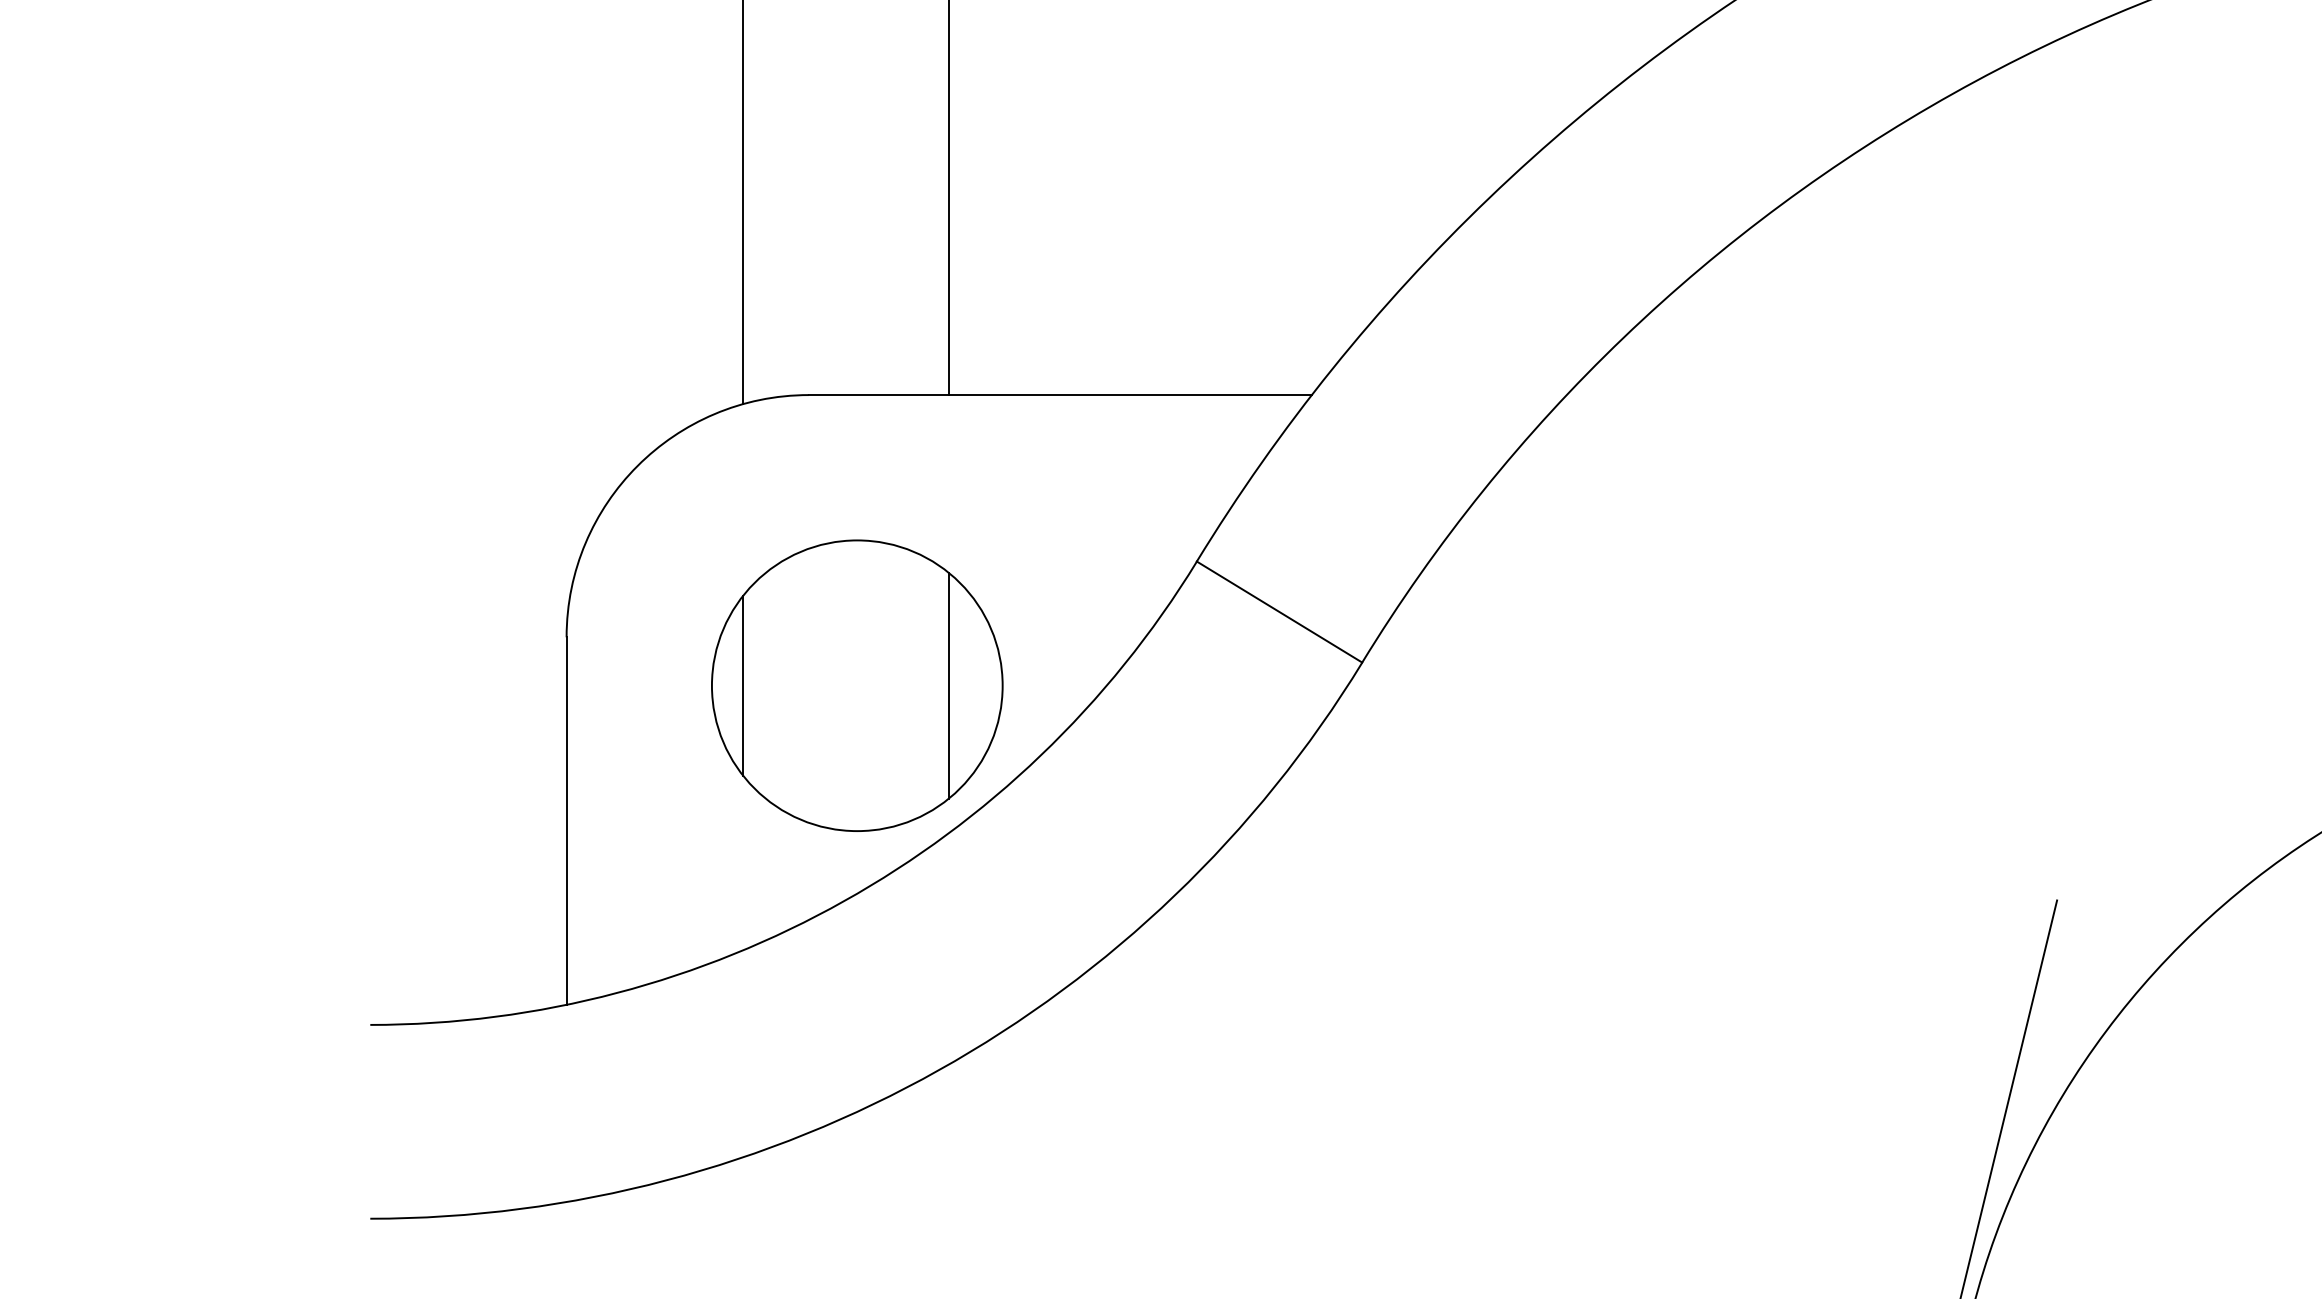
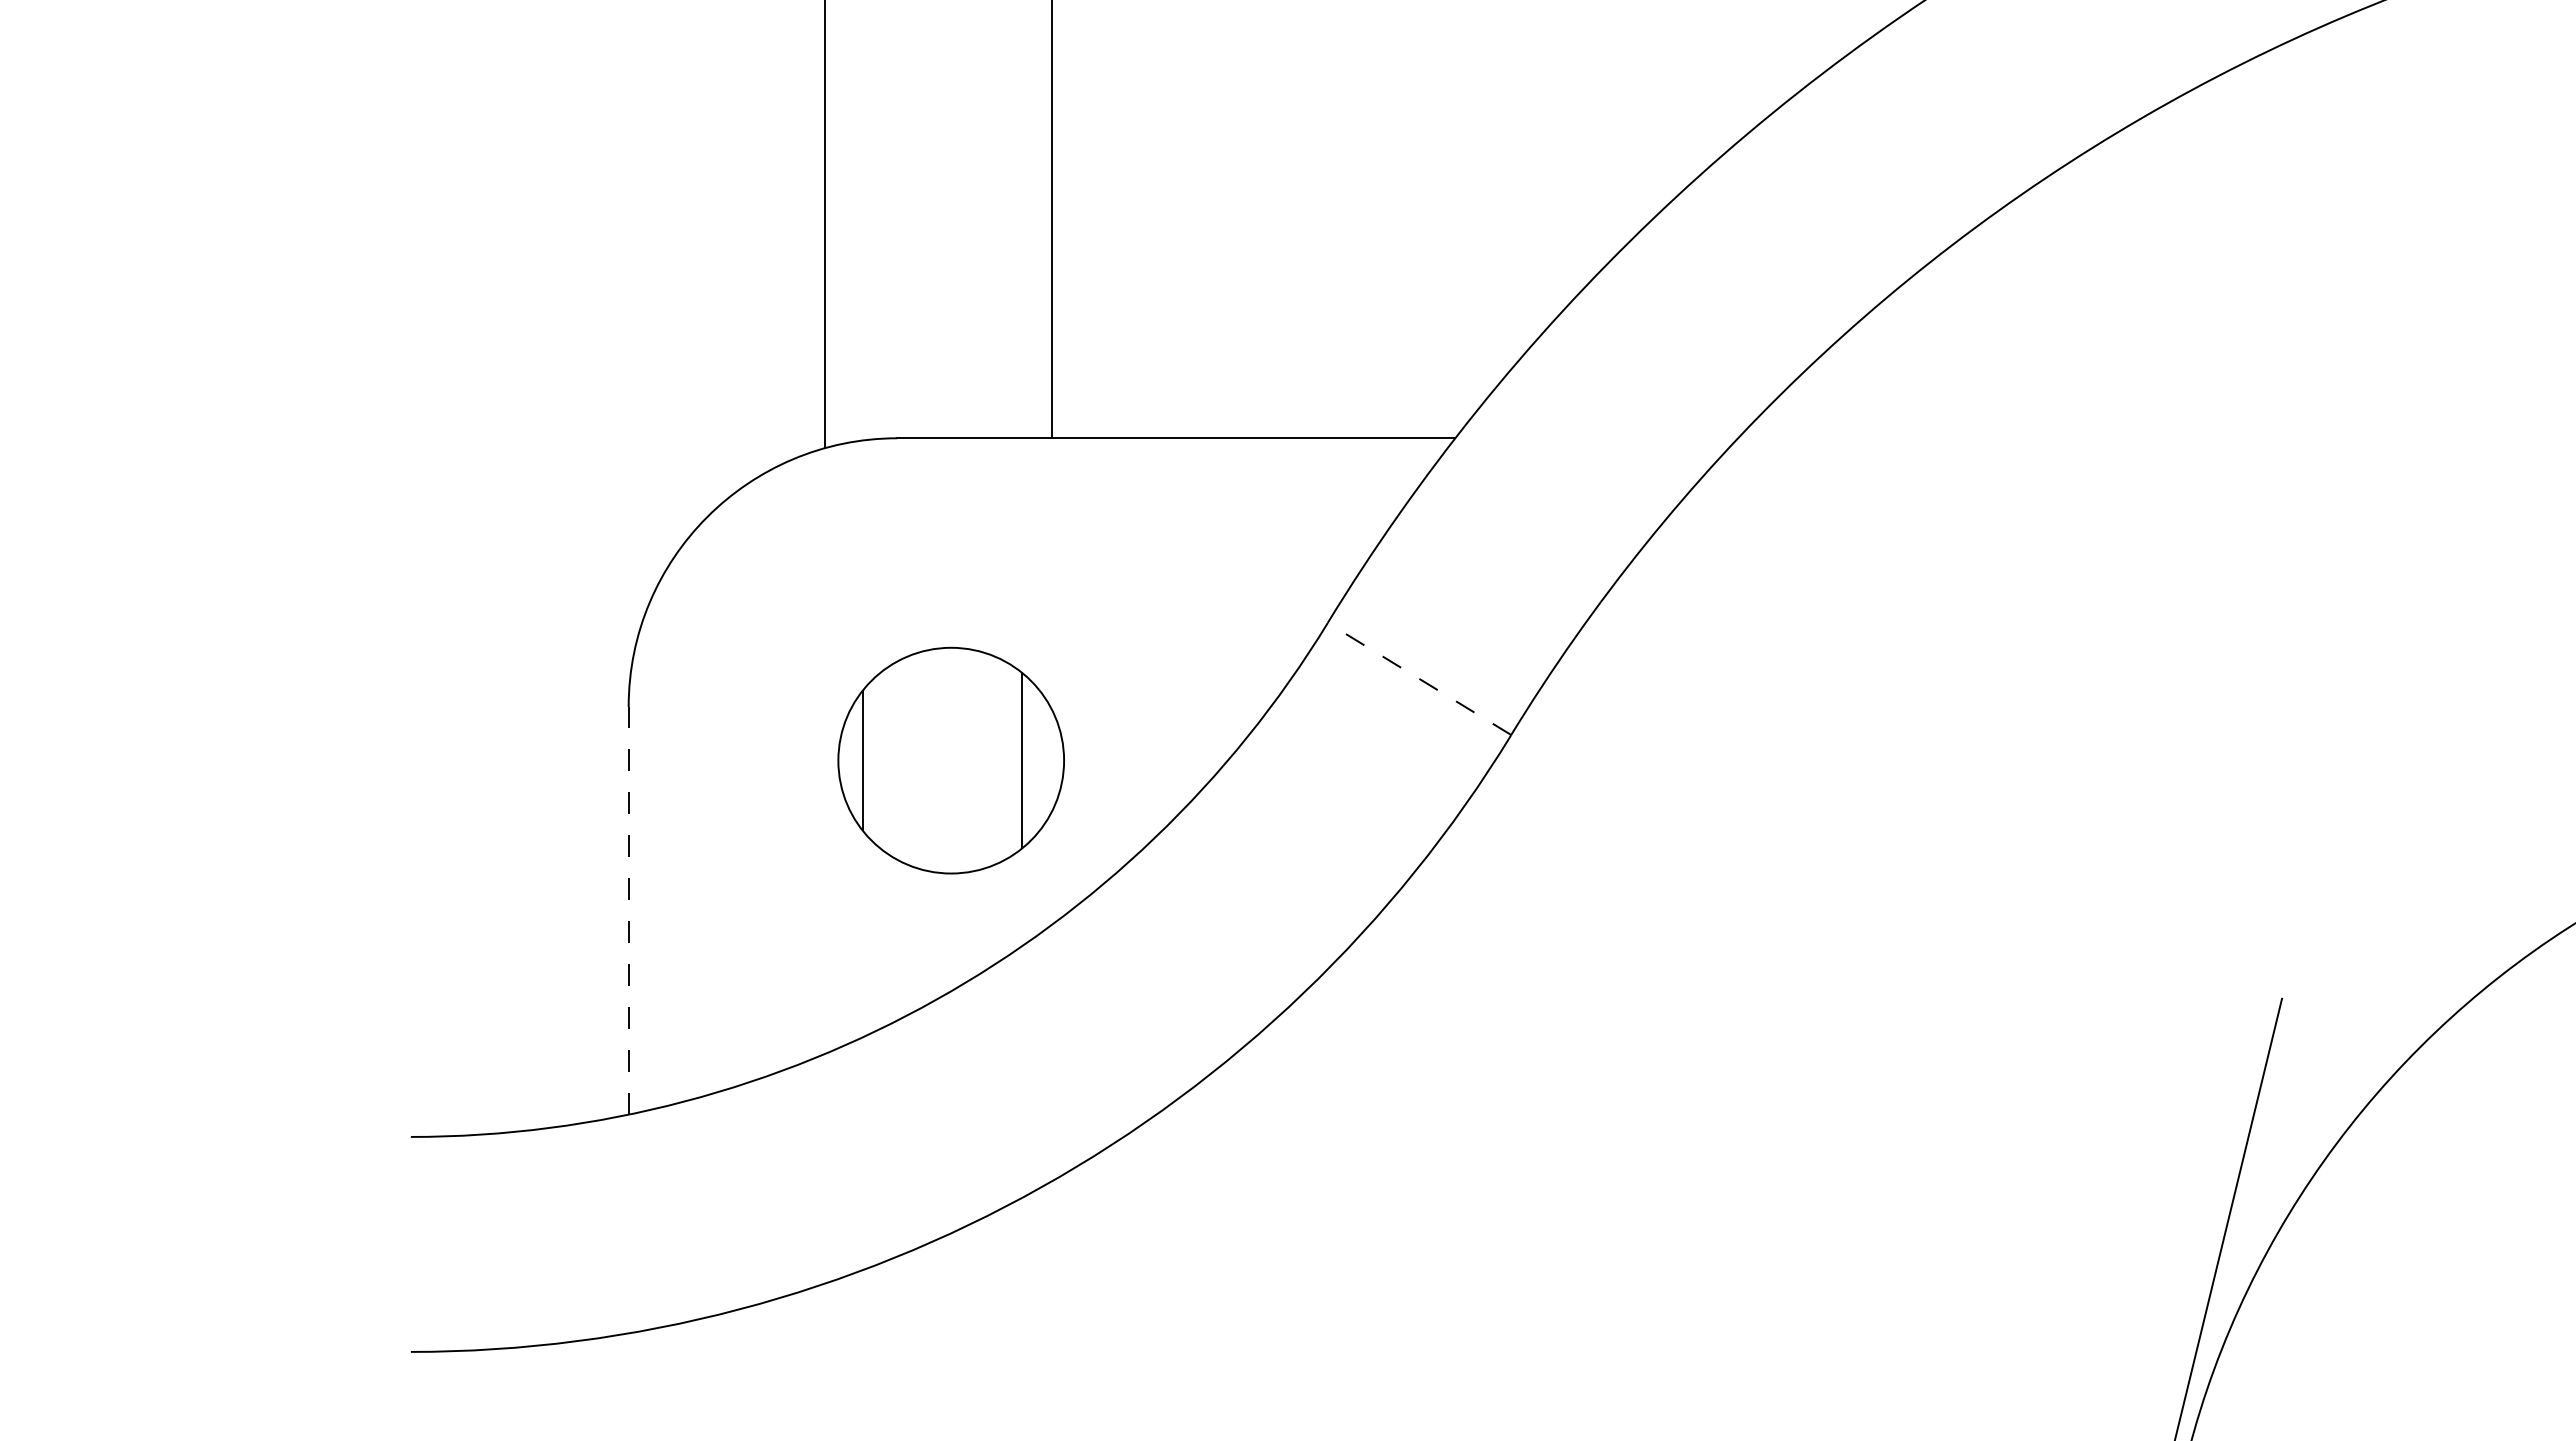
line: (1279, 611) -> (1419, 678), solid -> dashed
part: (857, 685) -> (951, 760), size x0.7
line: (566, 820) -> (628, 910), solid -> dashed

